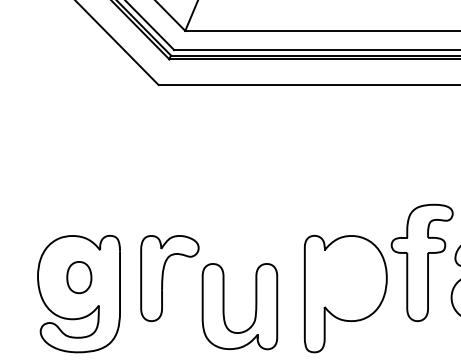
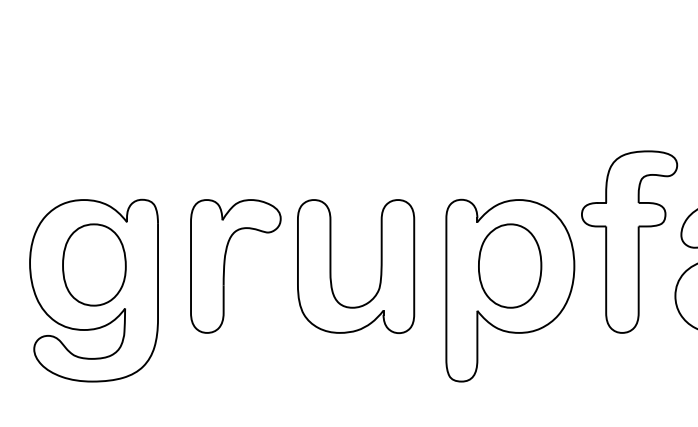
part: (79, 277) -> (94, 264), size x1.67
part: (345, 277) -> (509, 264), added
part: (224, 306) -> (331, 266), moved

